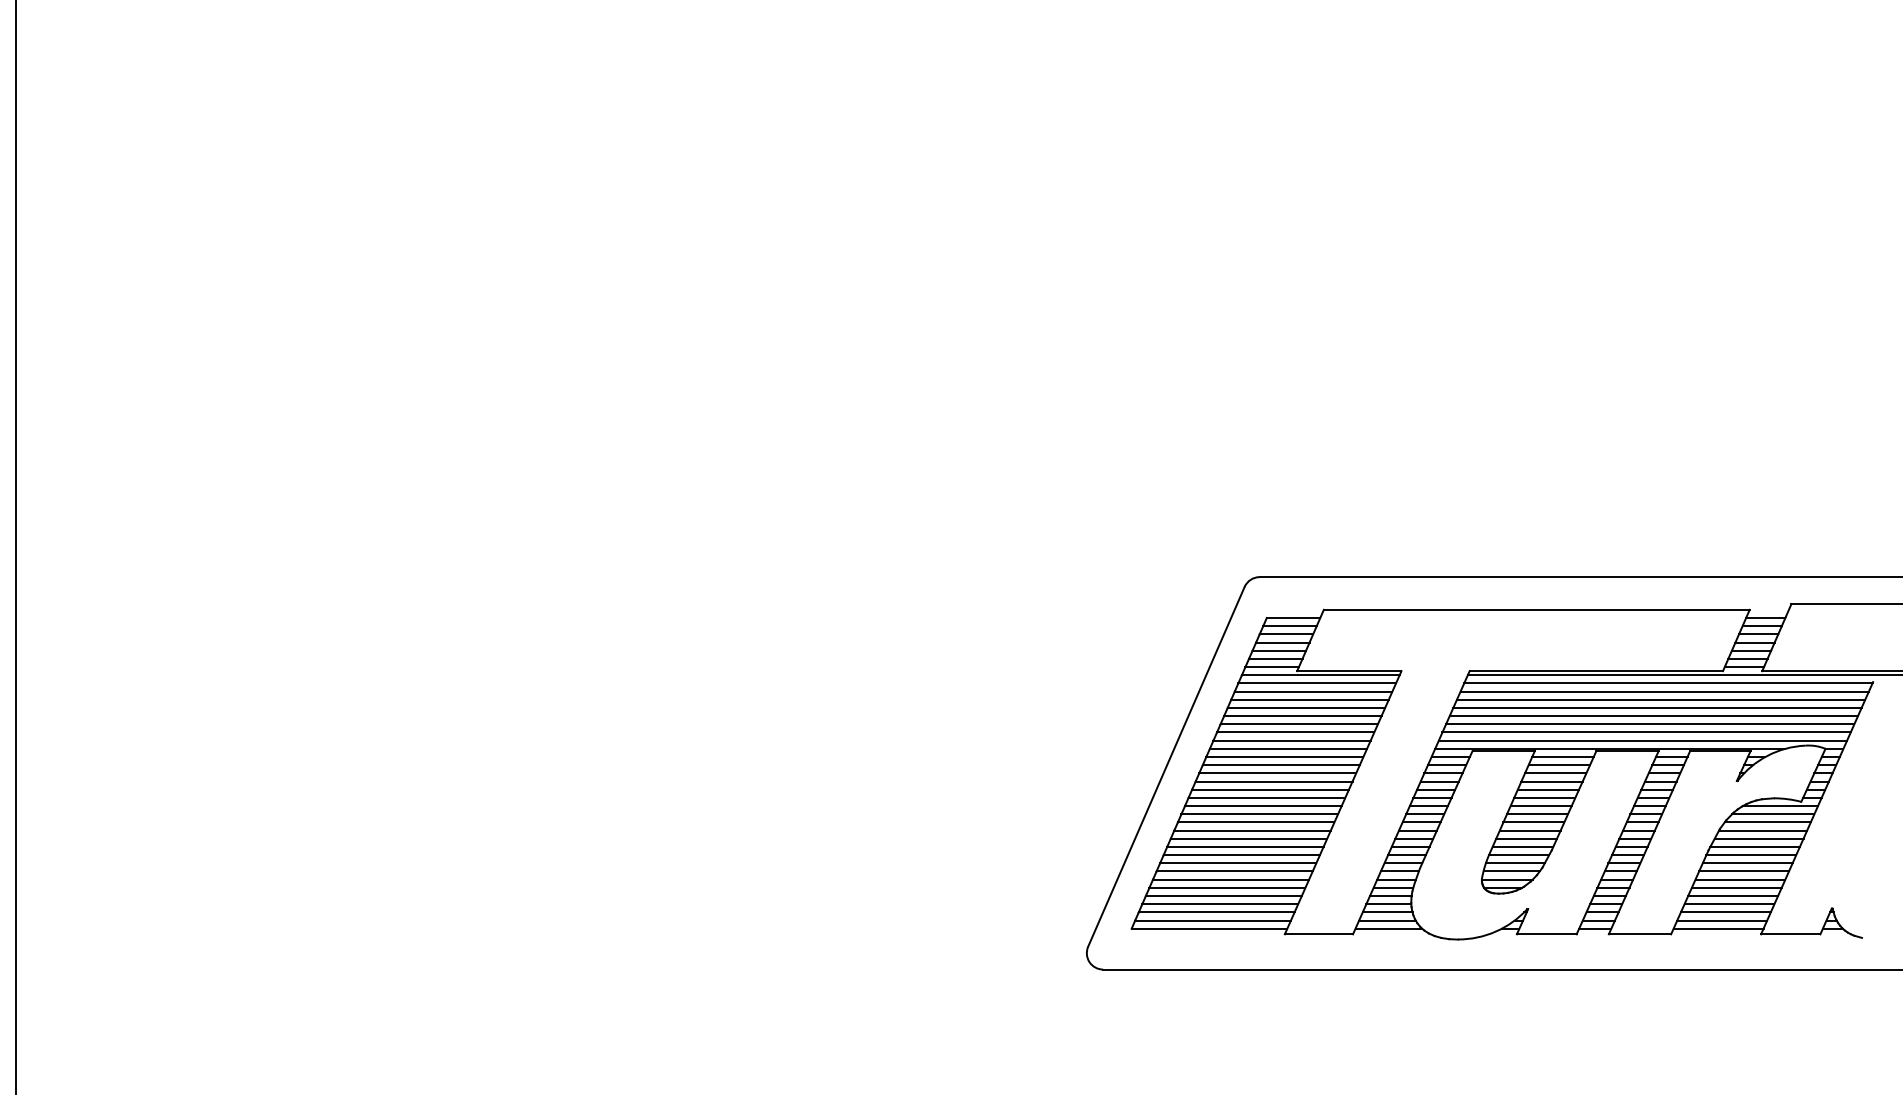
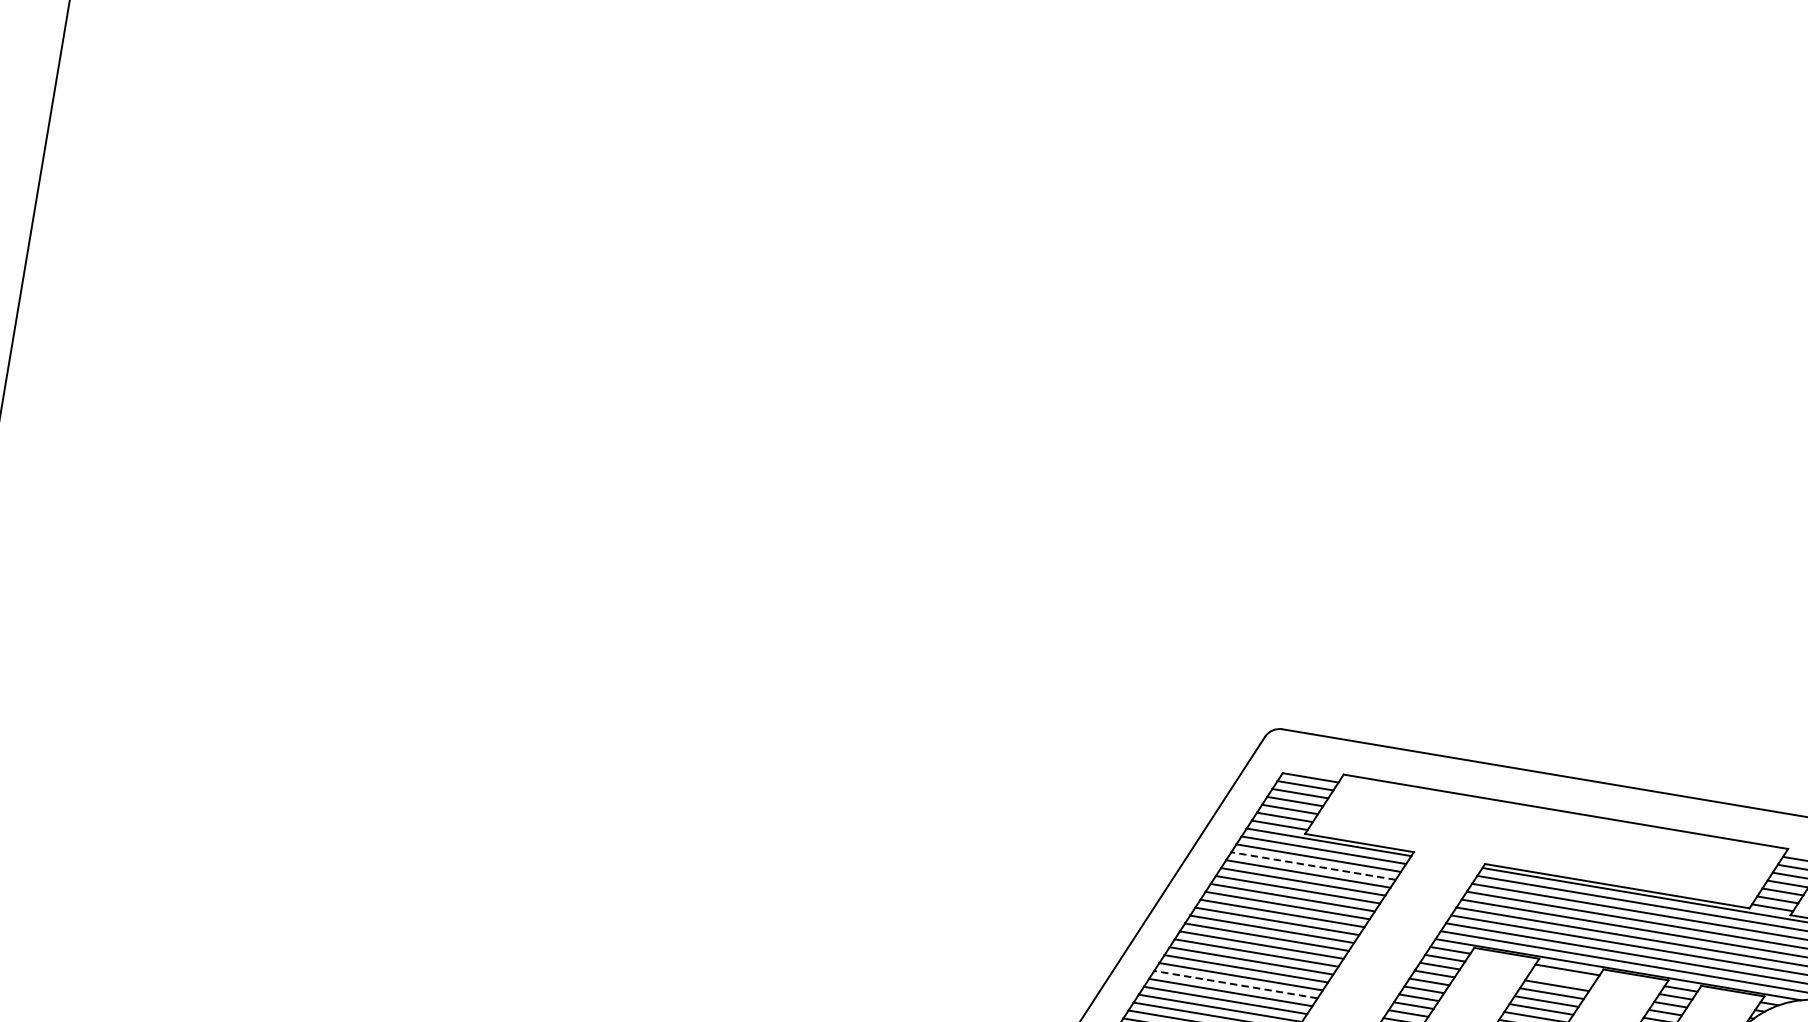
line: (1310, 699) -> (1314, 865), solid -> dashed
line: (1559, 765) -> (1562, 978), removed
line: (1255, 822) -> (1235, 984), solid -> dashed

